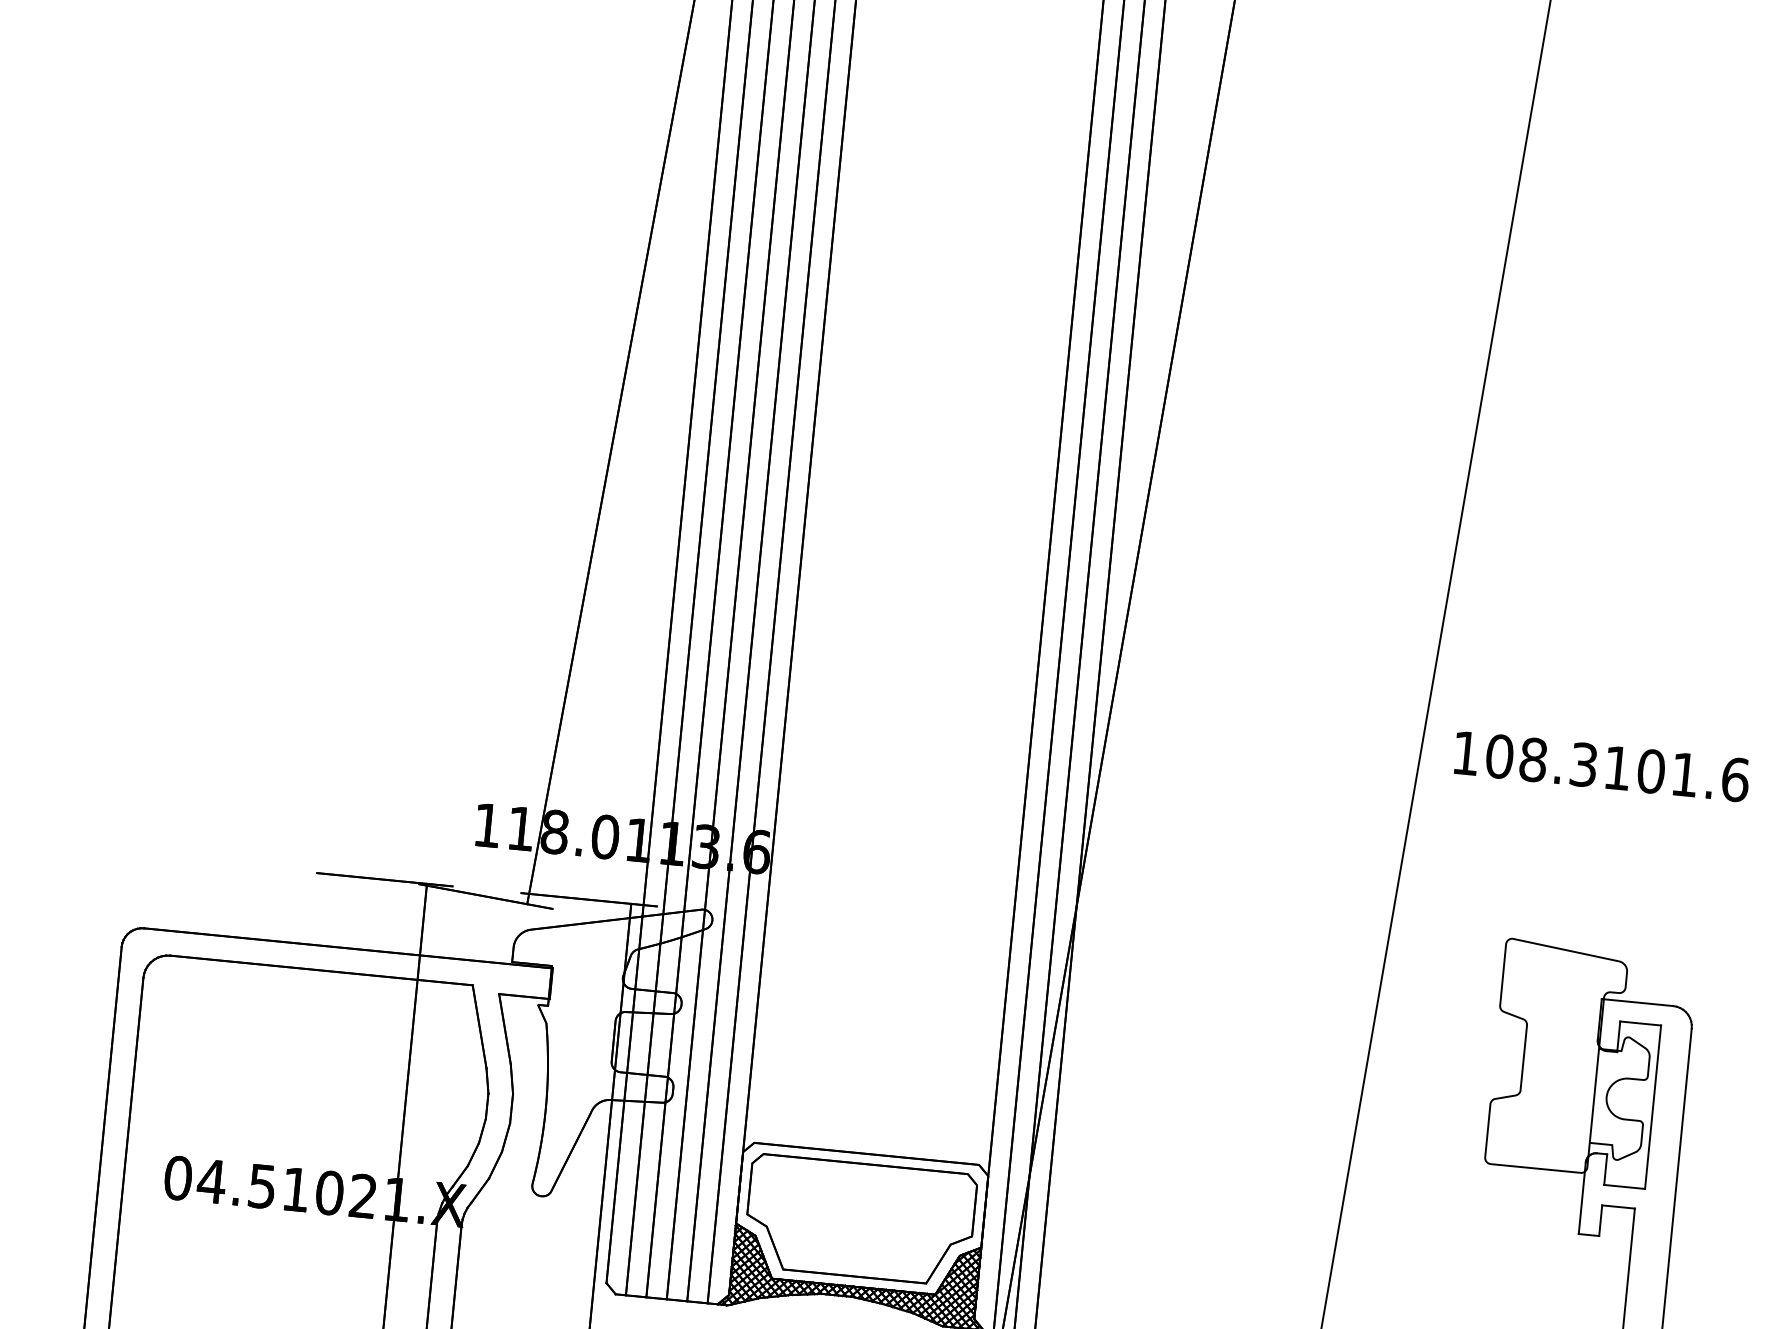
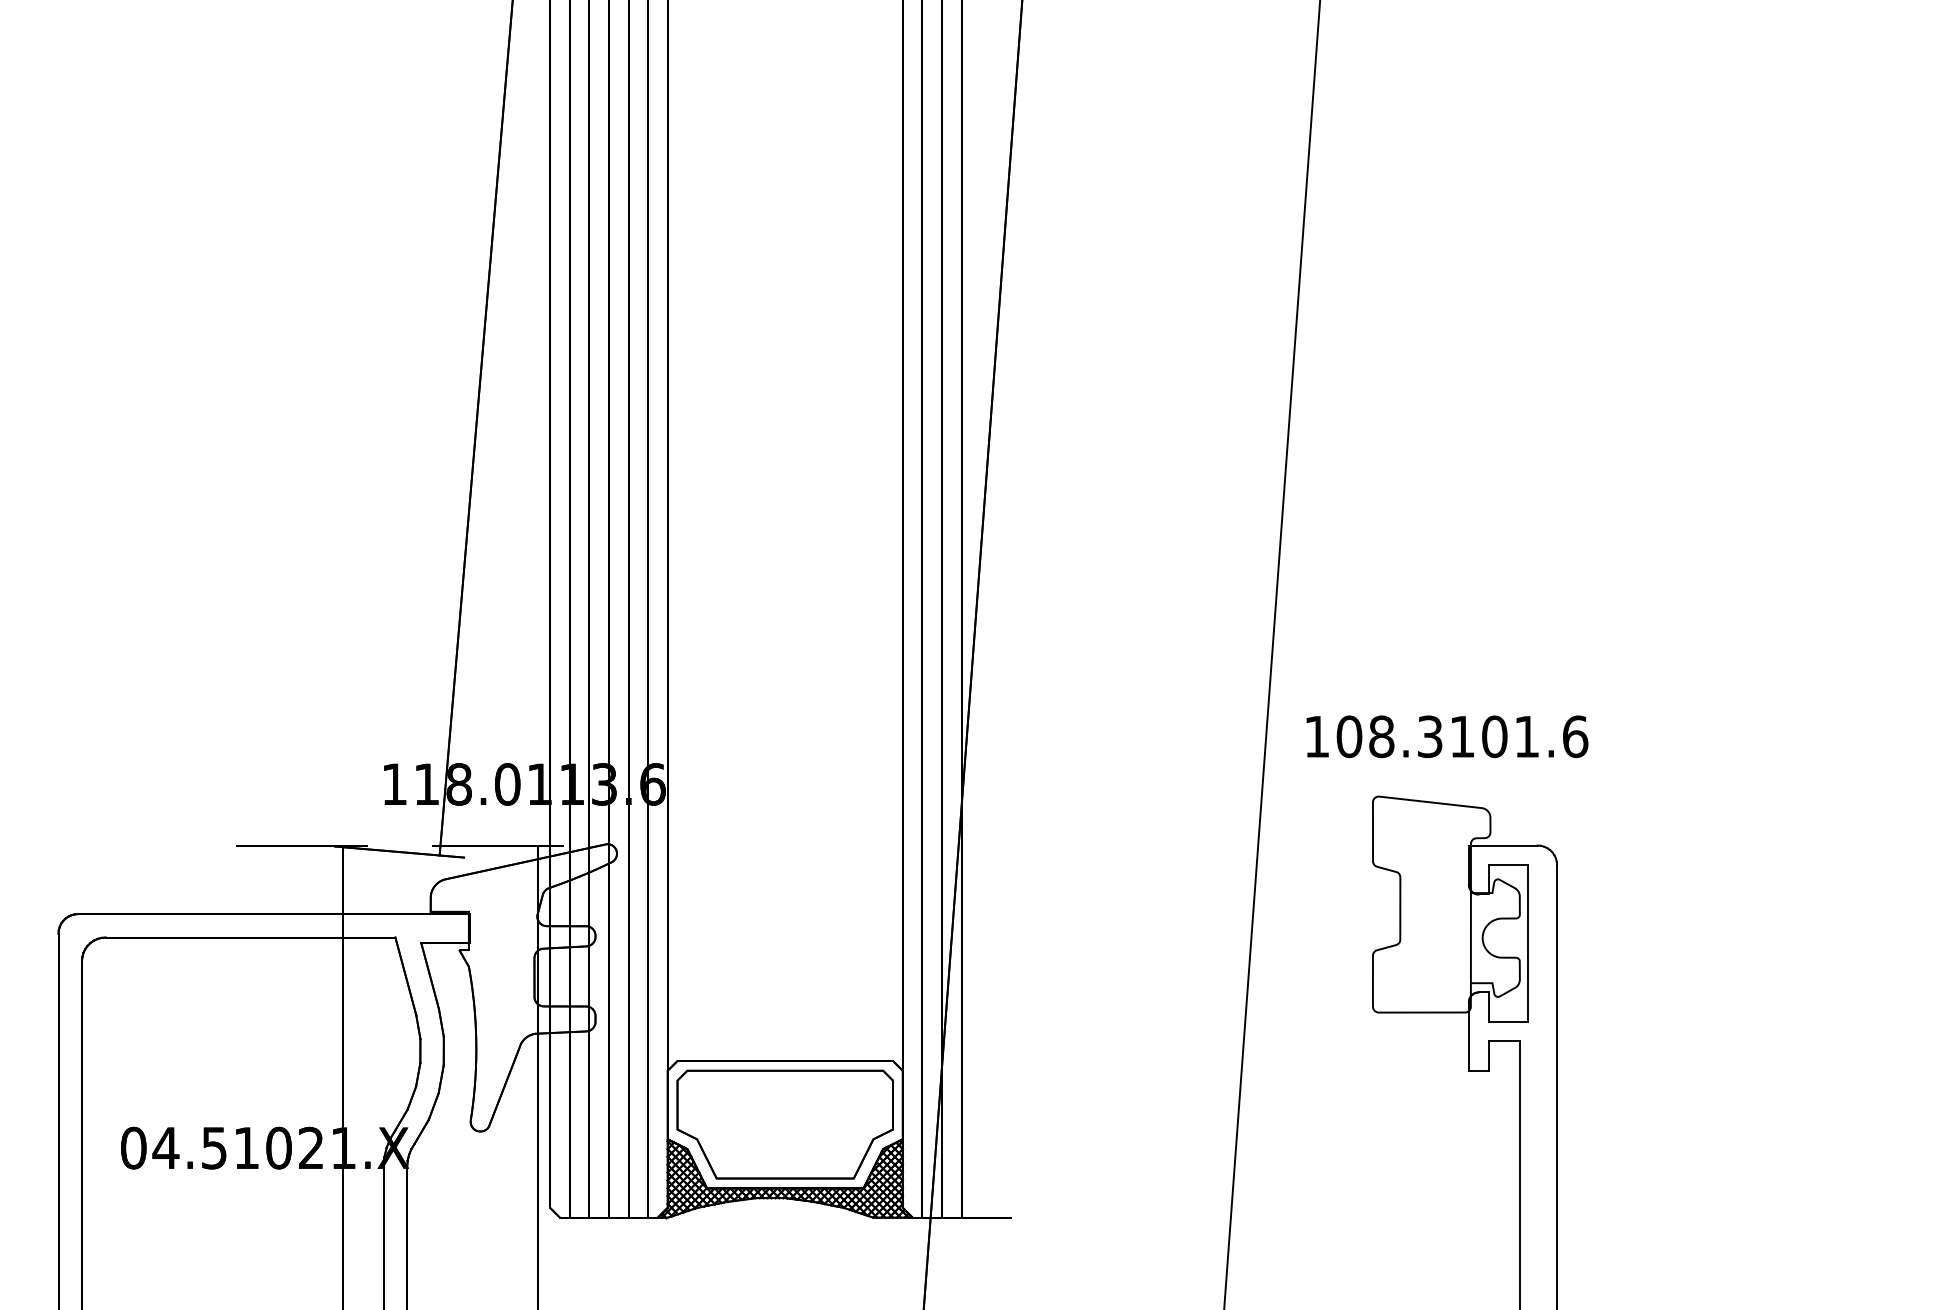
text: (1602, 766) -> (1447, 736), moved

